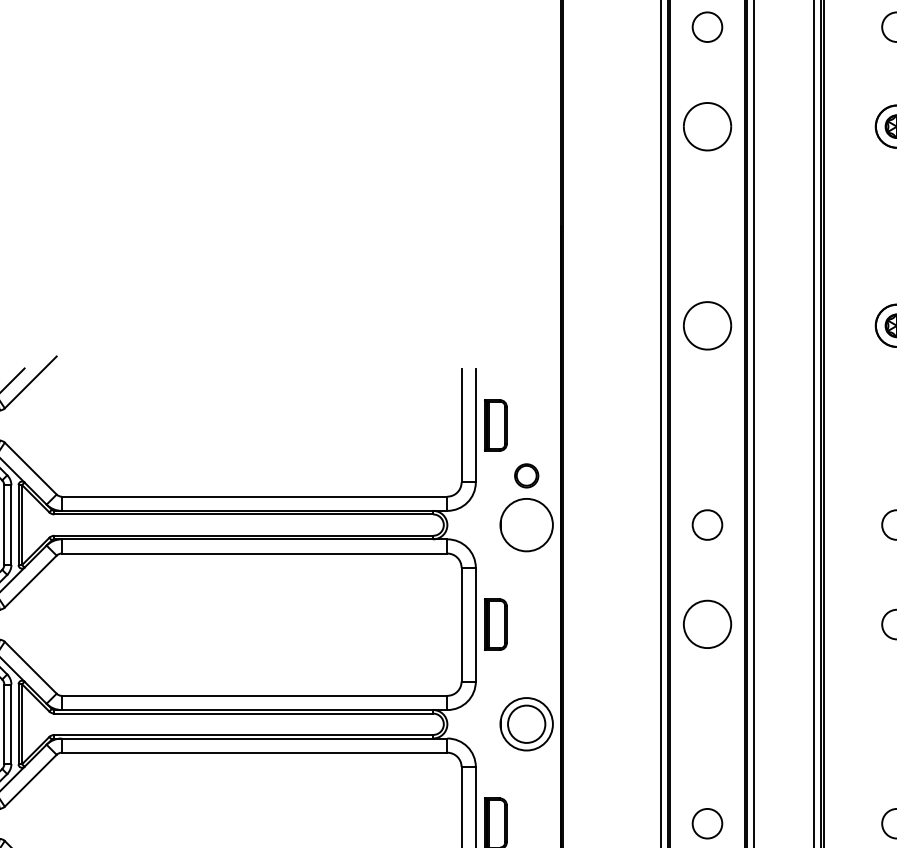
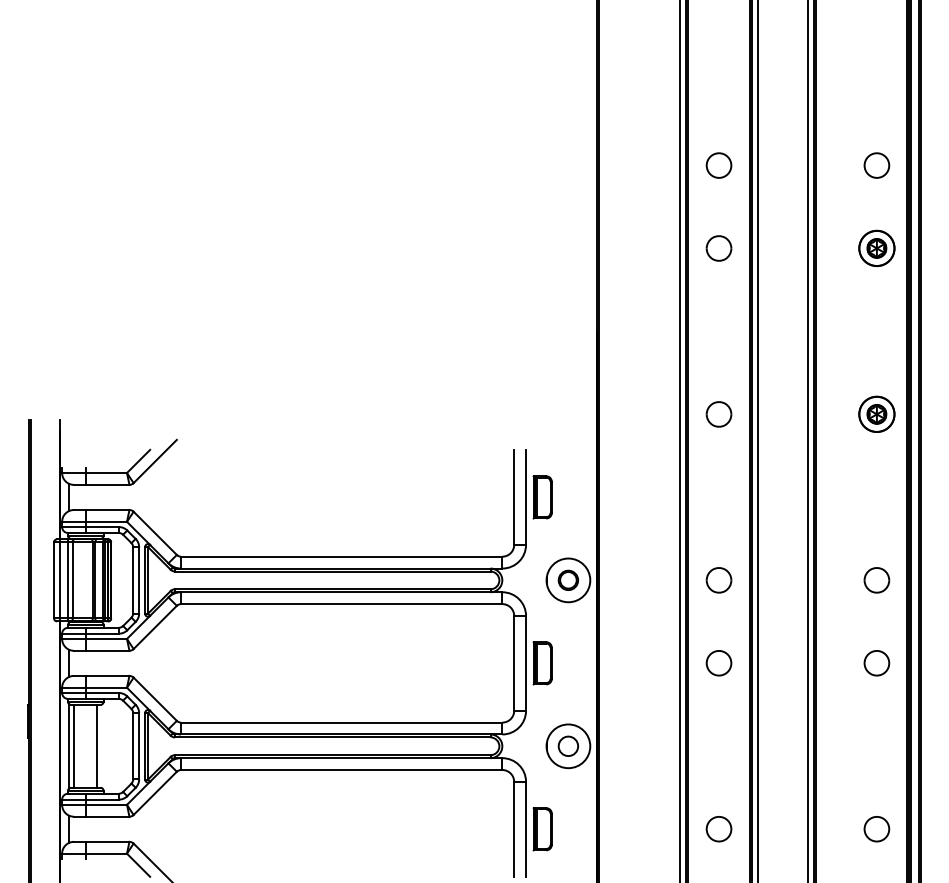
part: (706, 126) -> (718, 248), size x0.62
part: (706, 325) -> (718, 414), size x0.62
part: (525, 474) -> (567, 579), moved
circle: (706, 624) -> (718, 663), size x0.62
circle: (526, 724) -> (568, 746), size x0.62

